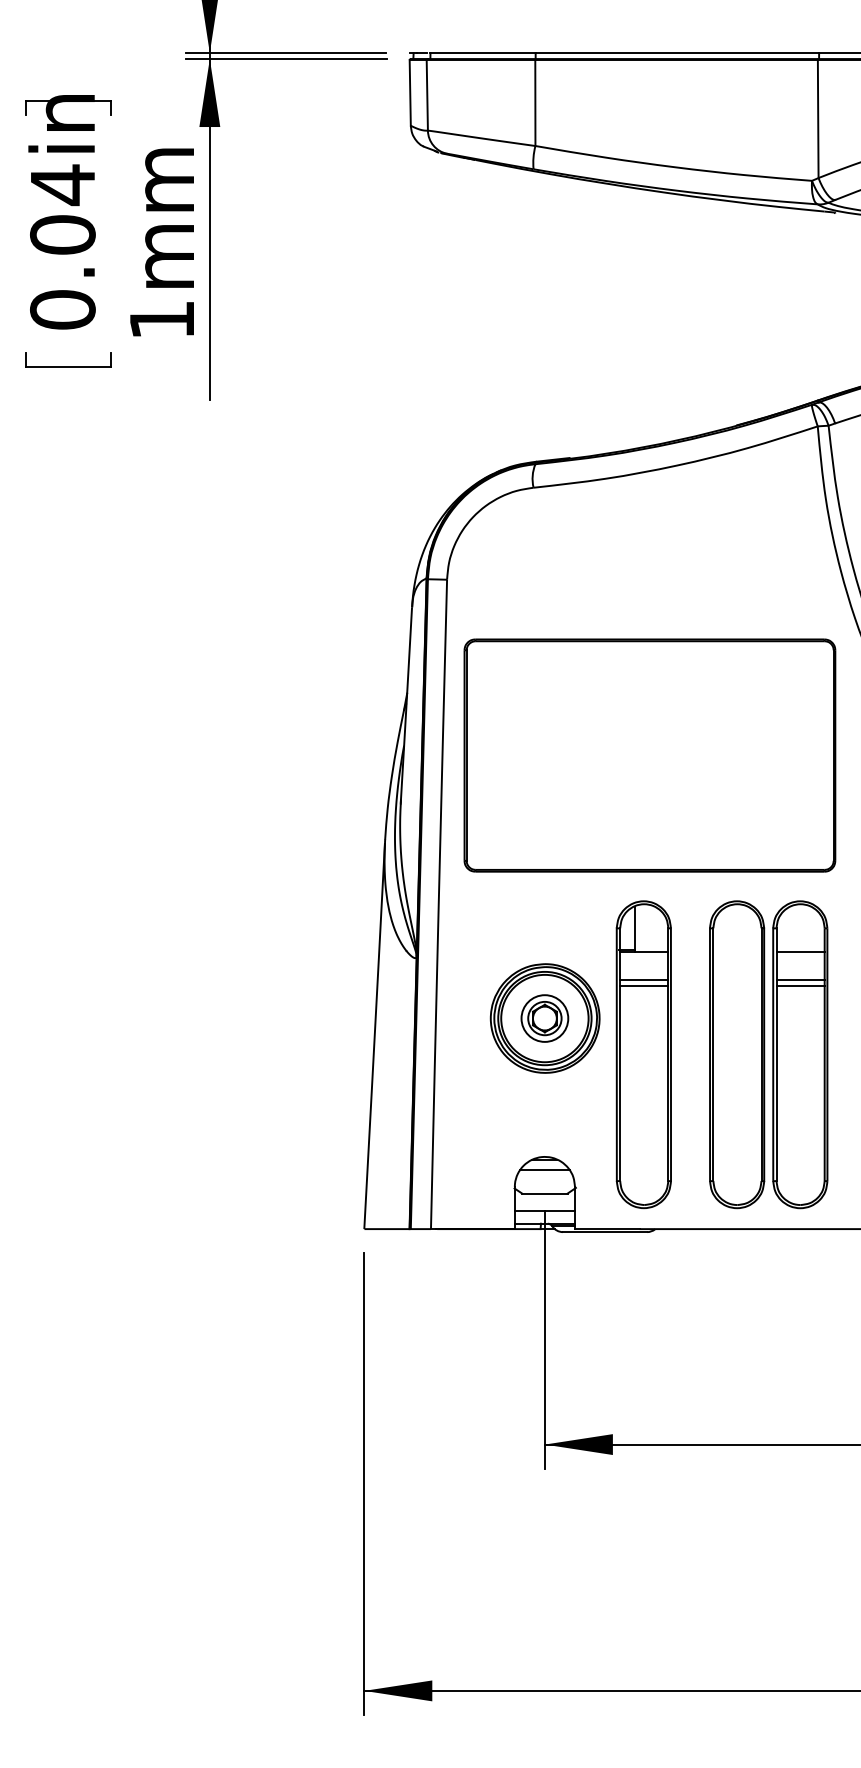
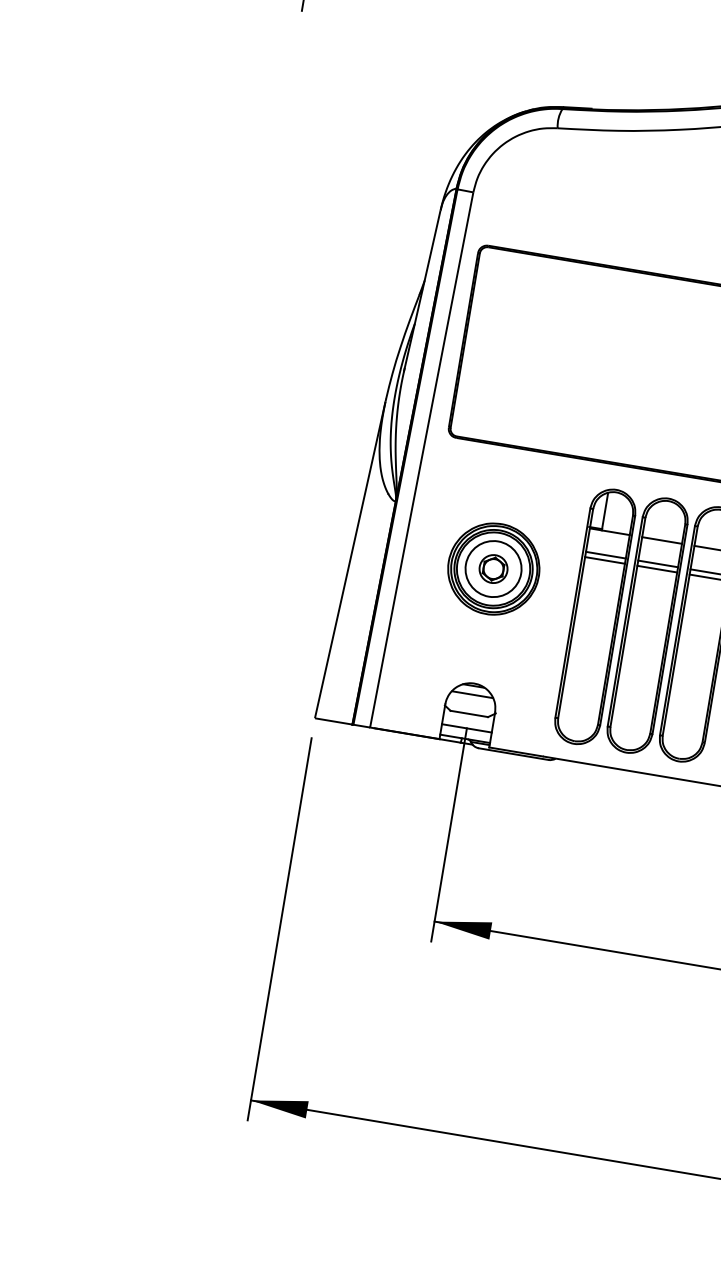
line: (737, 951) -> (662, 540), added
line: (737, 980) -> (658, 564), added
line: (737, 986) -> (657, 569), added
circle: (544, 1018) -> (493, 568), size x1.43
part: (643, 1054) -> (594, 616), moved

